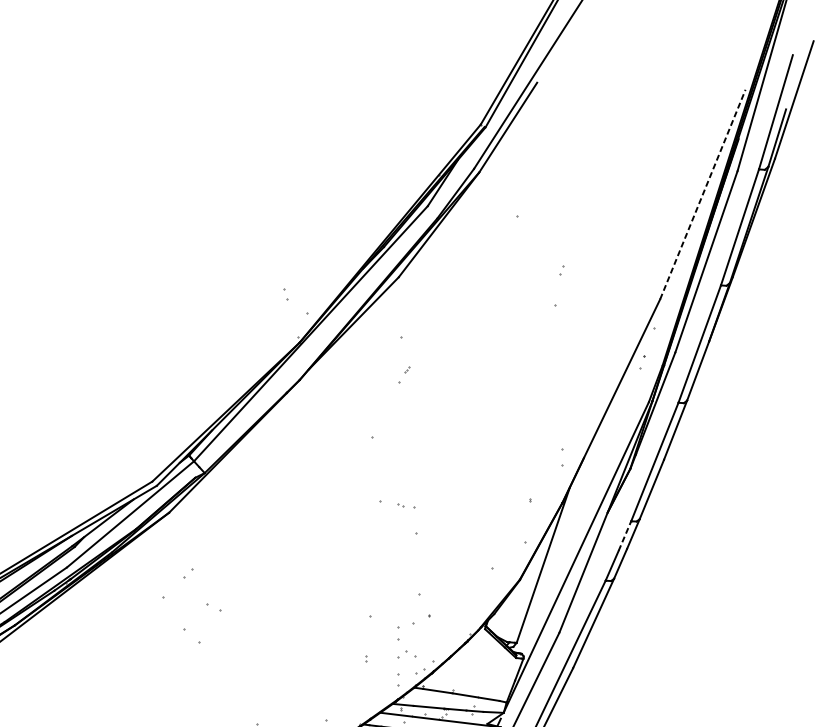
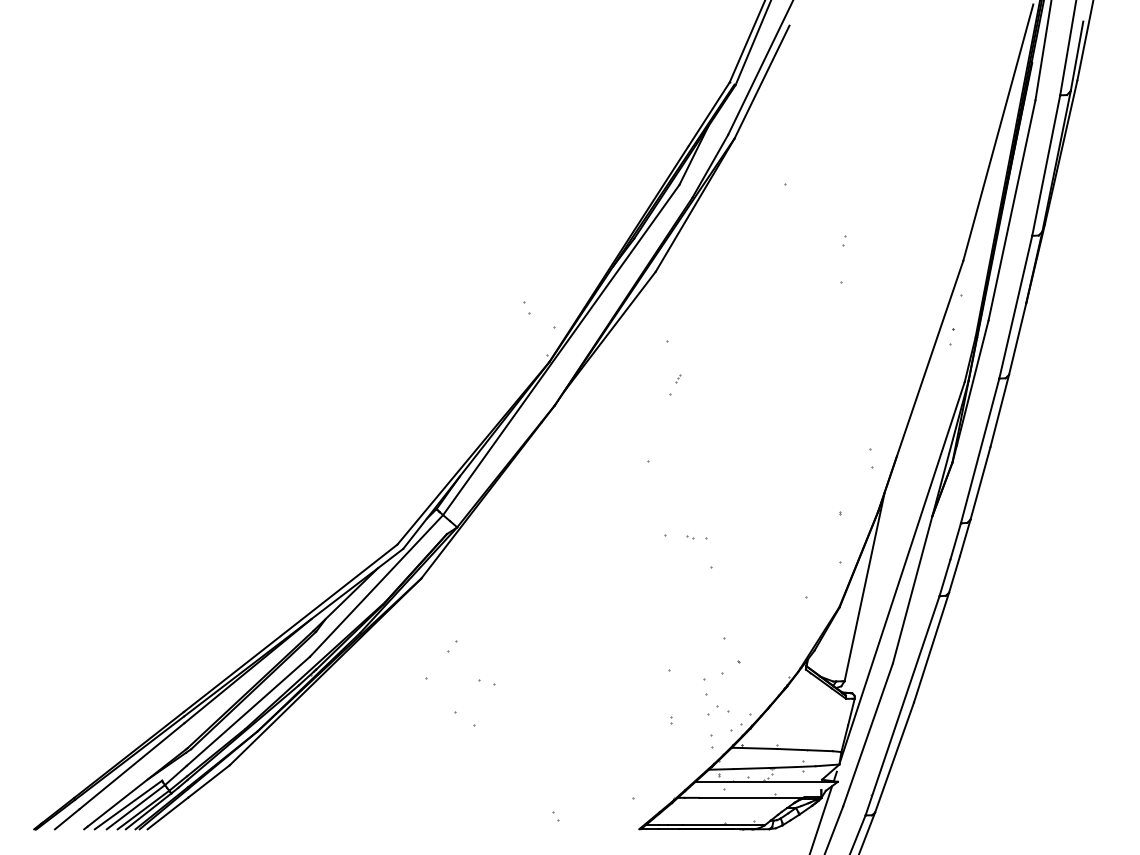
line: (703, 194) -> (998, 132), dashed -> solid
line: (624, 536) -> (955, 541), dashed -> solid

